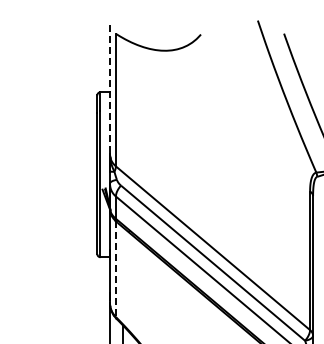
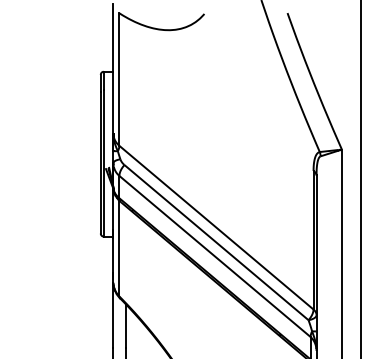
line: (110, 90) -> (113, 69), dashed -> solid
line: (116, 269) -> (119, 248), dashed -> solid

